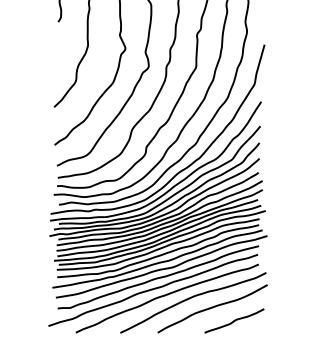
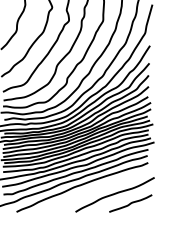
curve: (192, 298) -> (100, 187), removed

